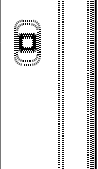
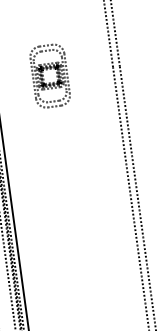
part: (27, 42) -> (50, 75), size x0.7

